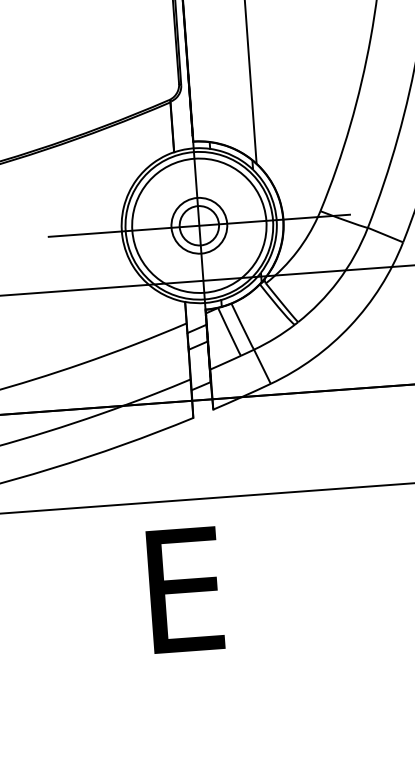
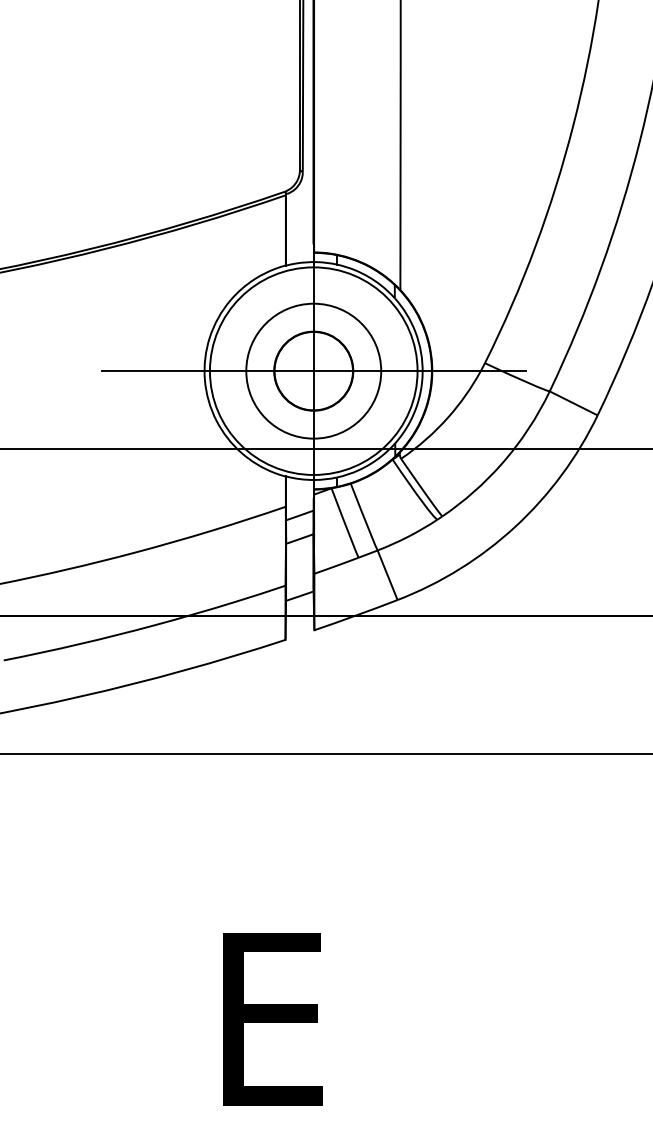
circle: (199, 225) -> (313, 370), size x0.71
circle: (199, 225) -> (313, 370), size x1.43
text: (185, 590) -> (272, 1019), moved

